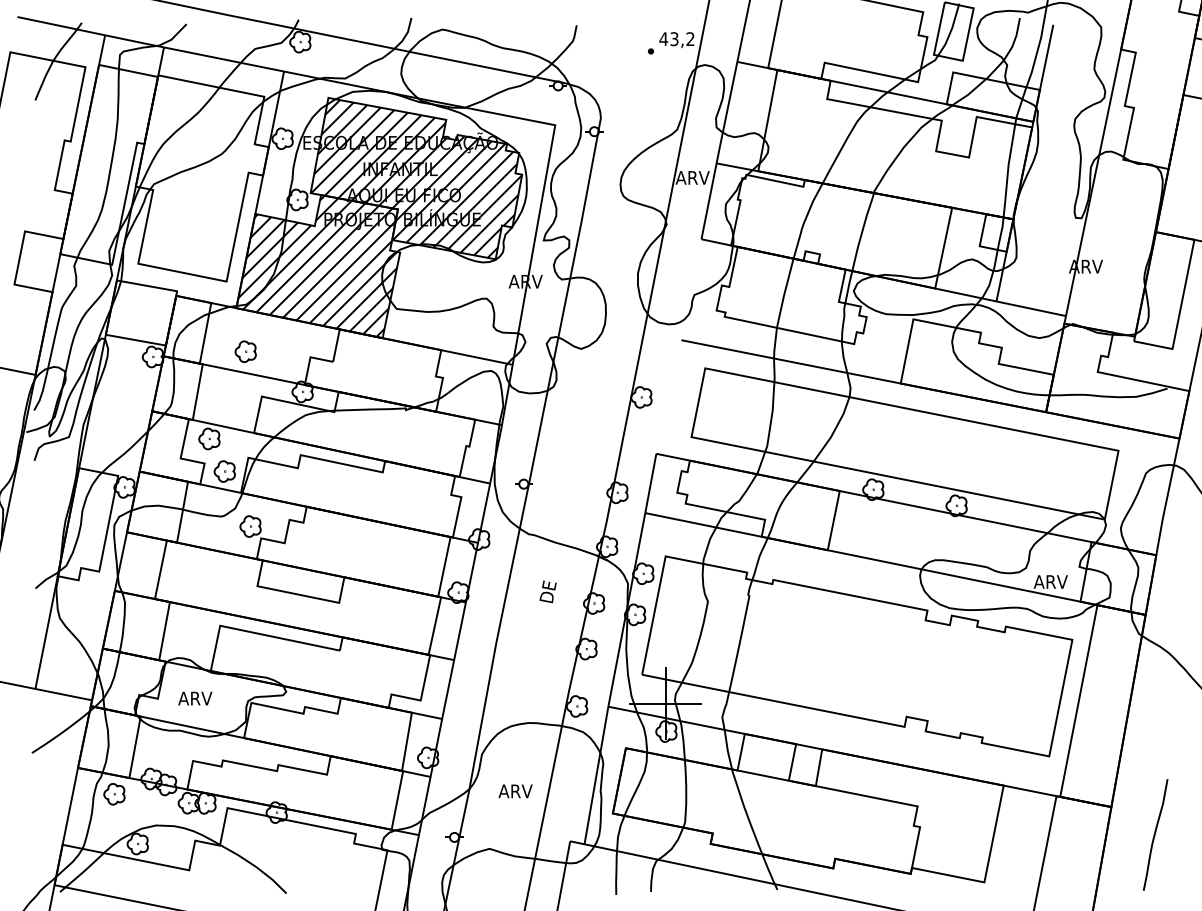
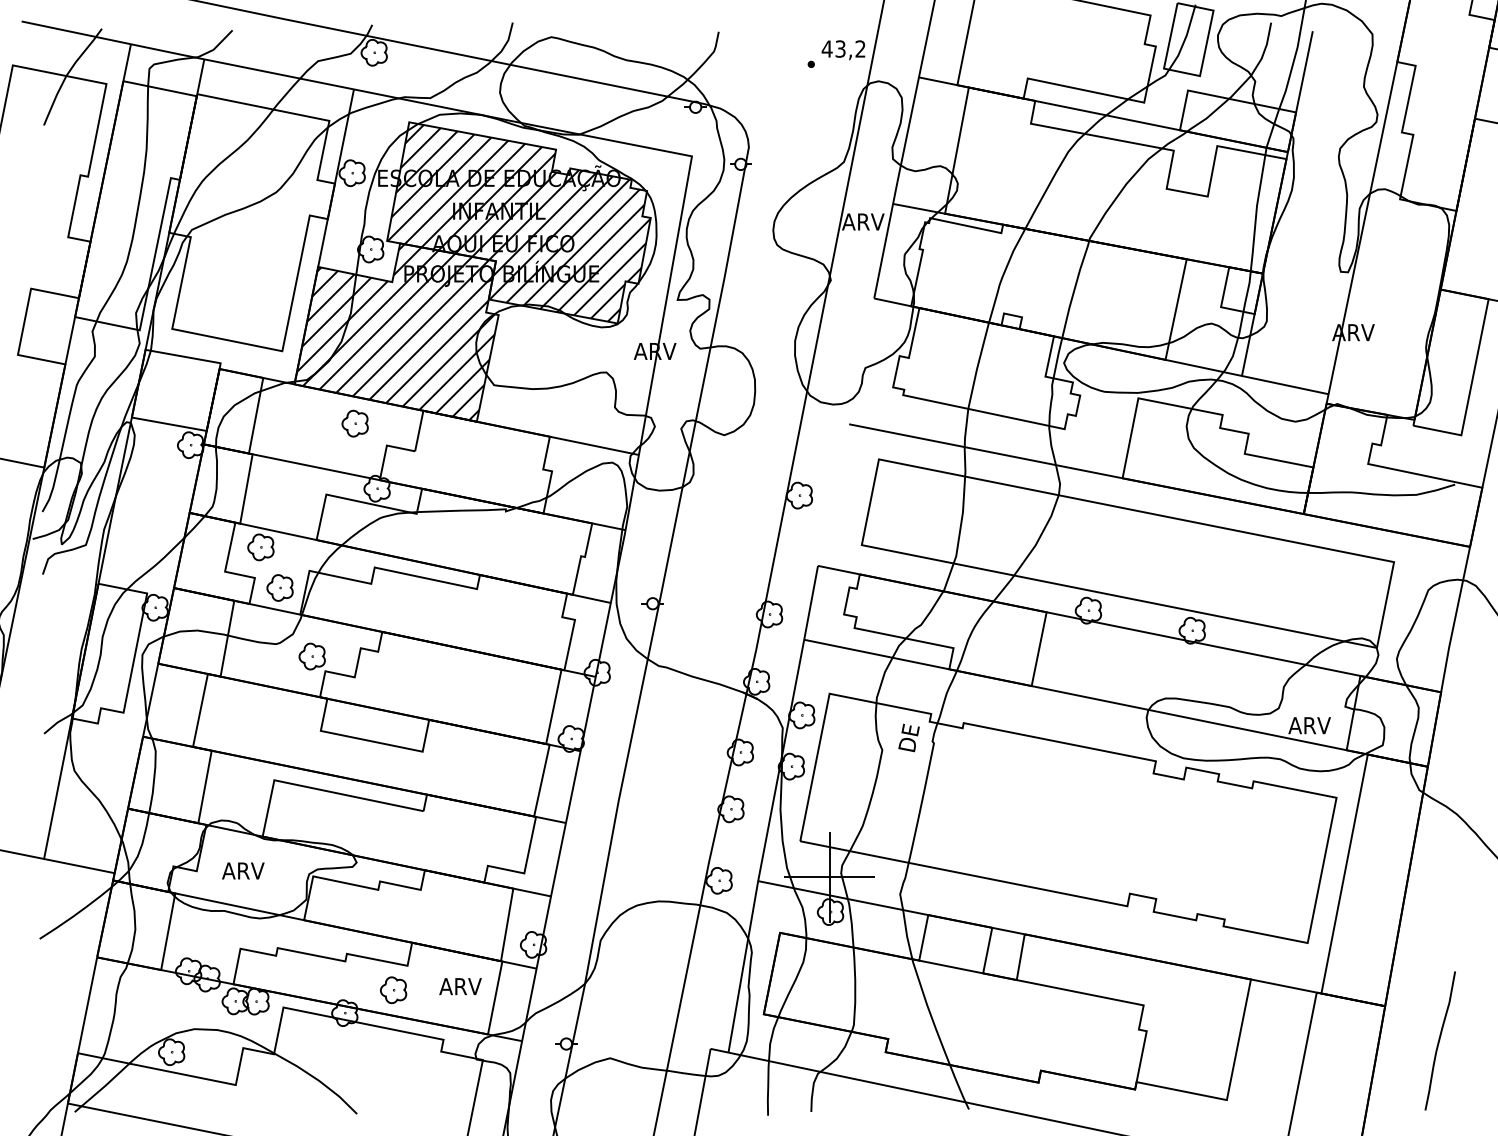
part: (245, 351) -> (354, 423), moved
text: (547, 591) -> (908, 737), moved
text: (515, 791) -> (460, 986), moved
part: (114, 794) -> (393, 990), moved

